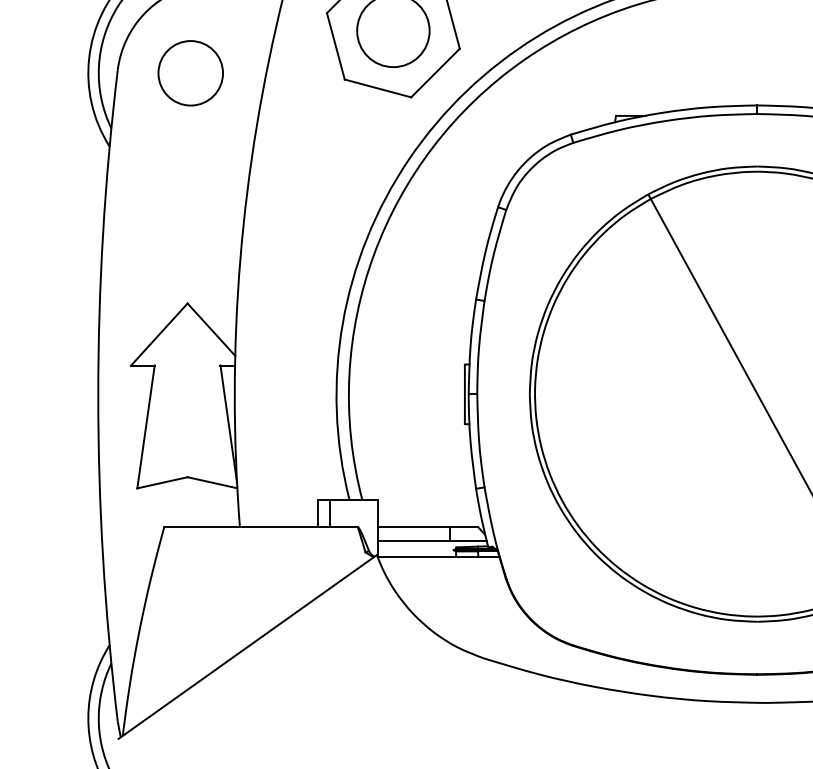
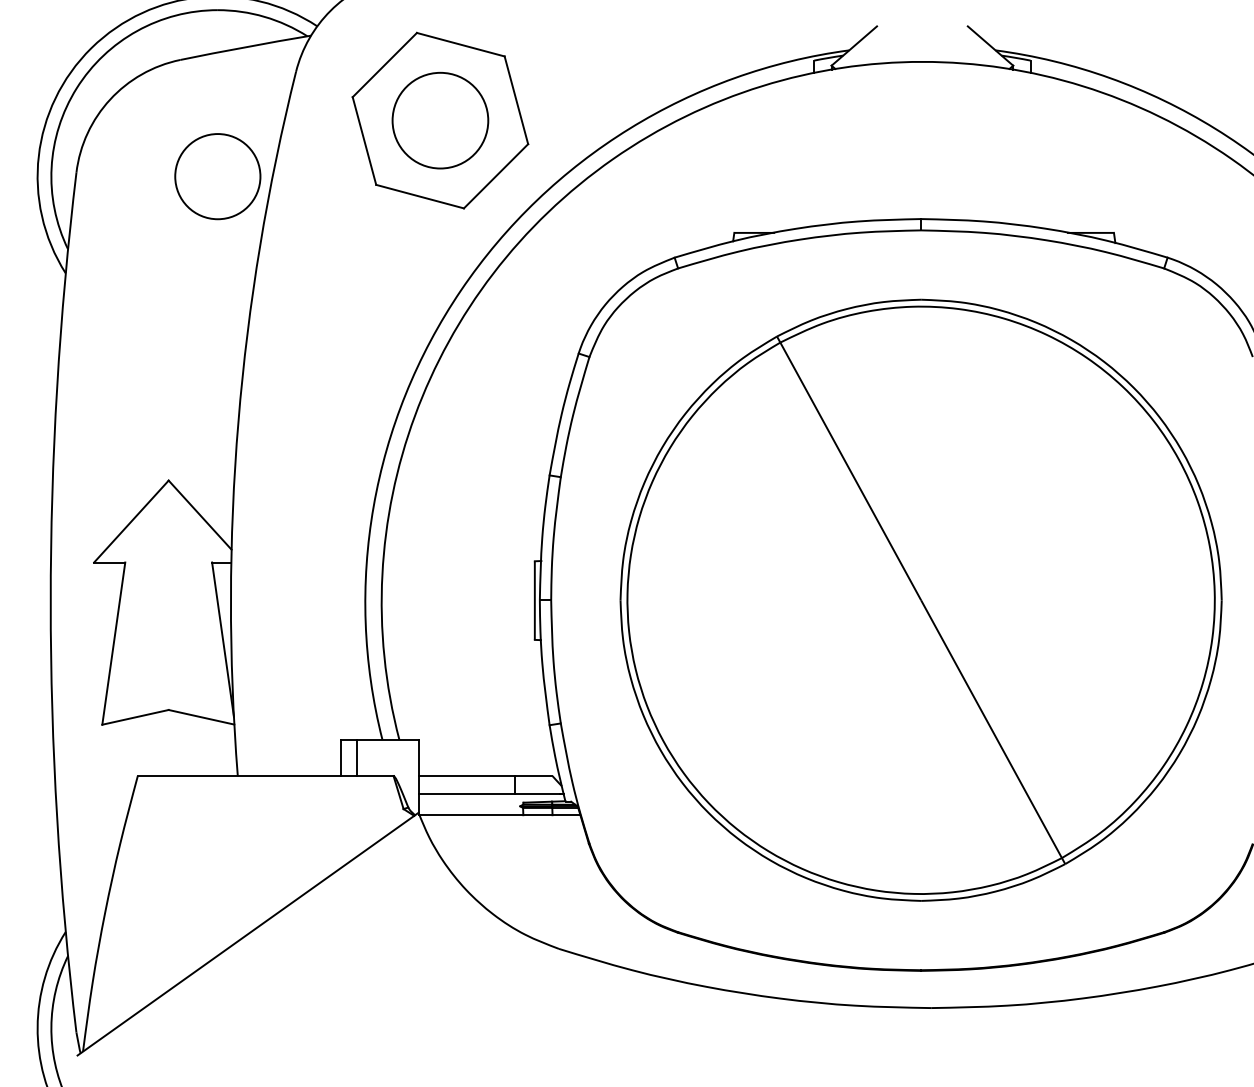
circle: (190, 73) -> (217, 176), moved

